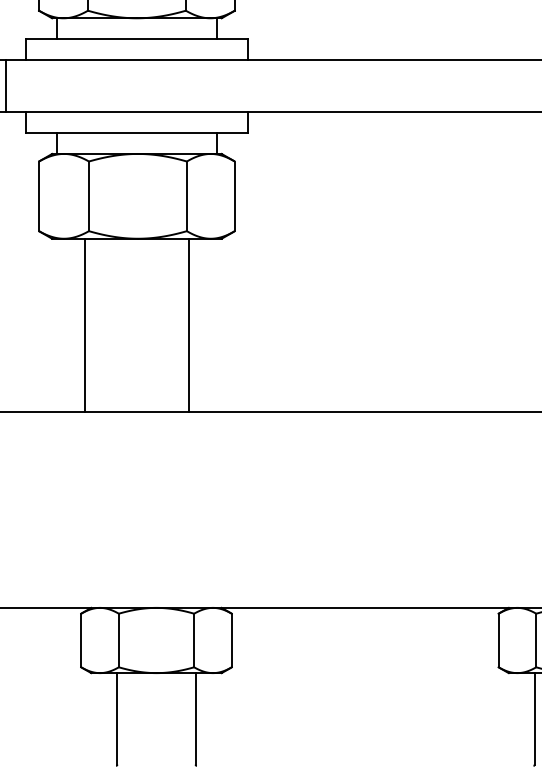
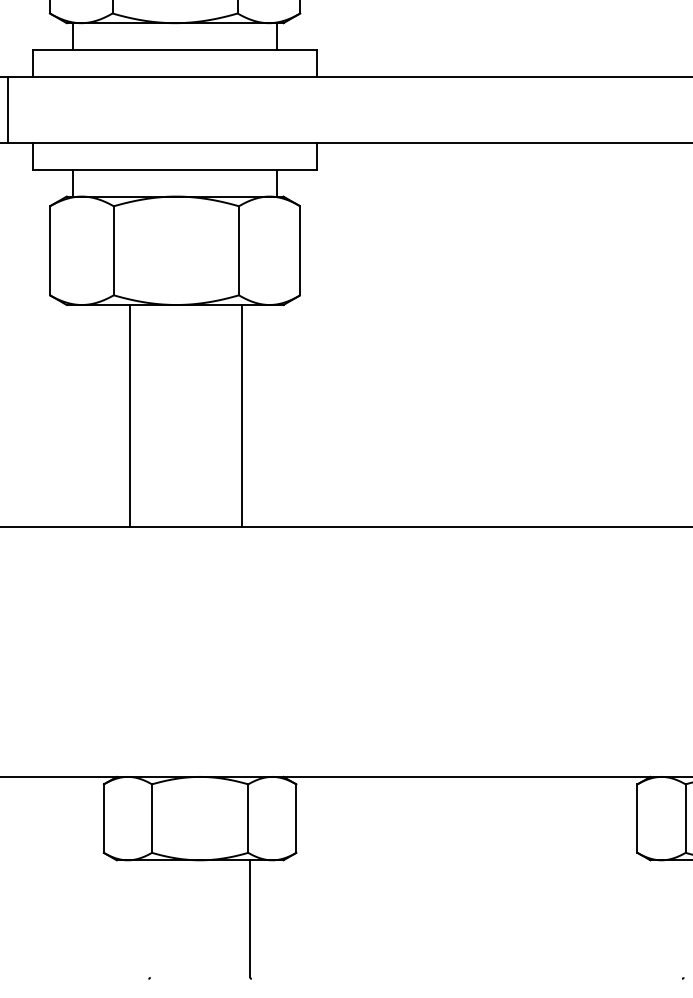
line: (84, 325) -> (129, 415), moved
line: (117, 718) -> (150, 918), removed
line: (534, 718) -> (683, 918), removed

